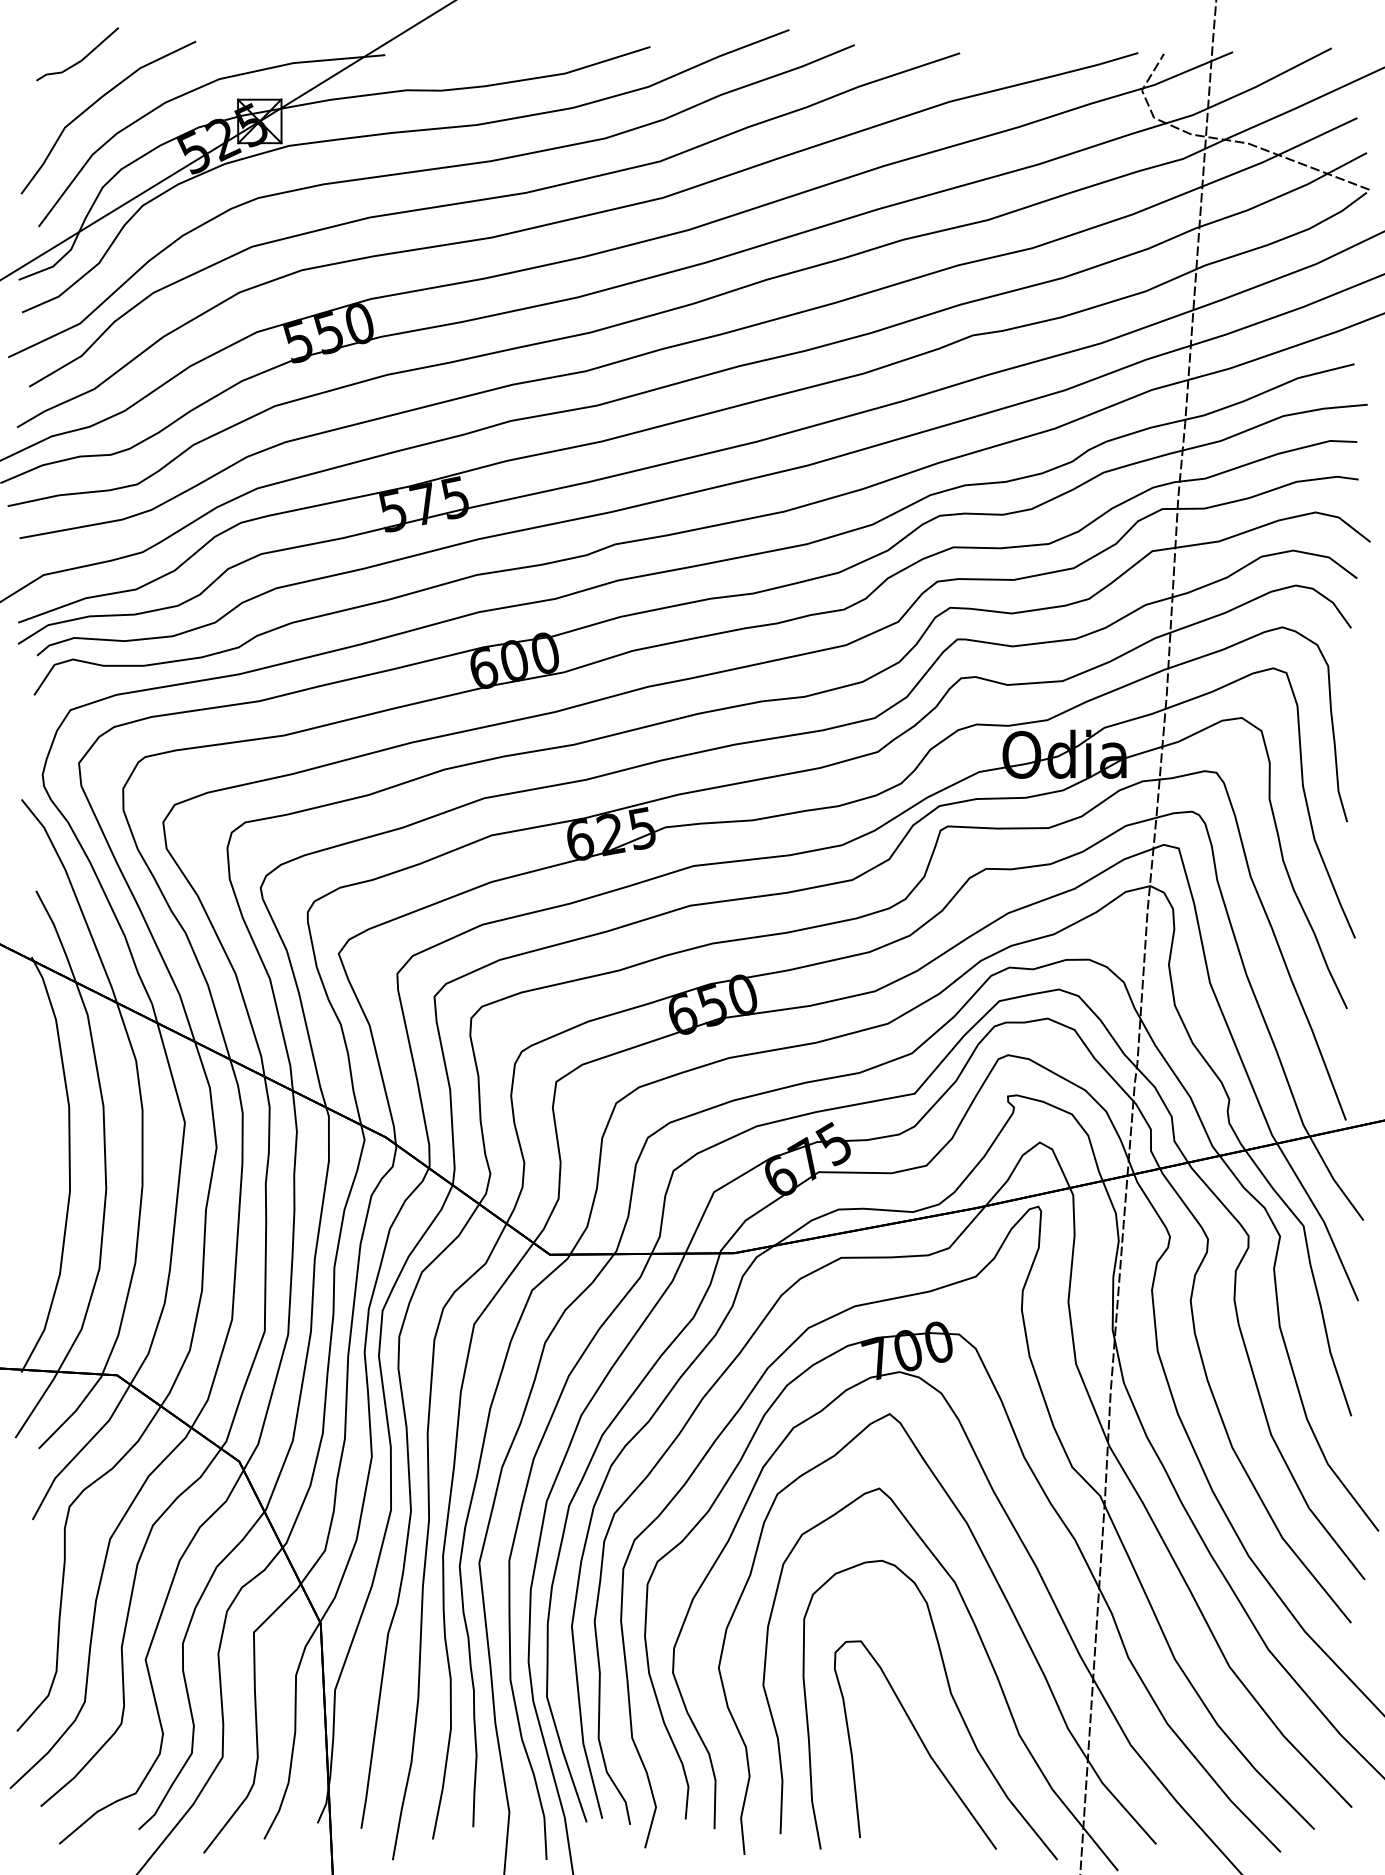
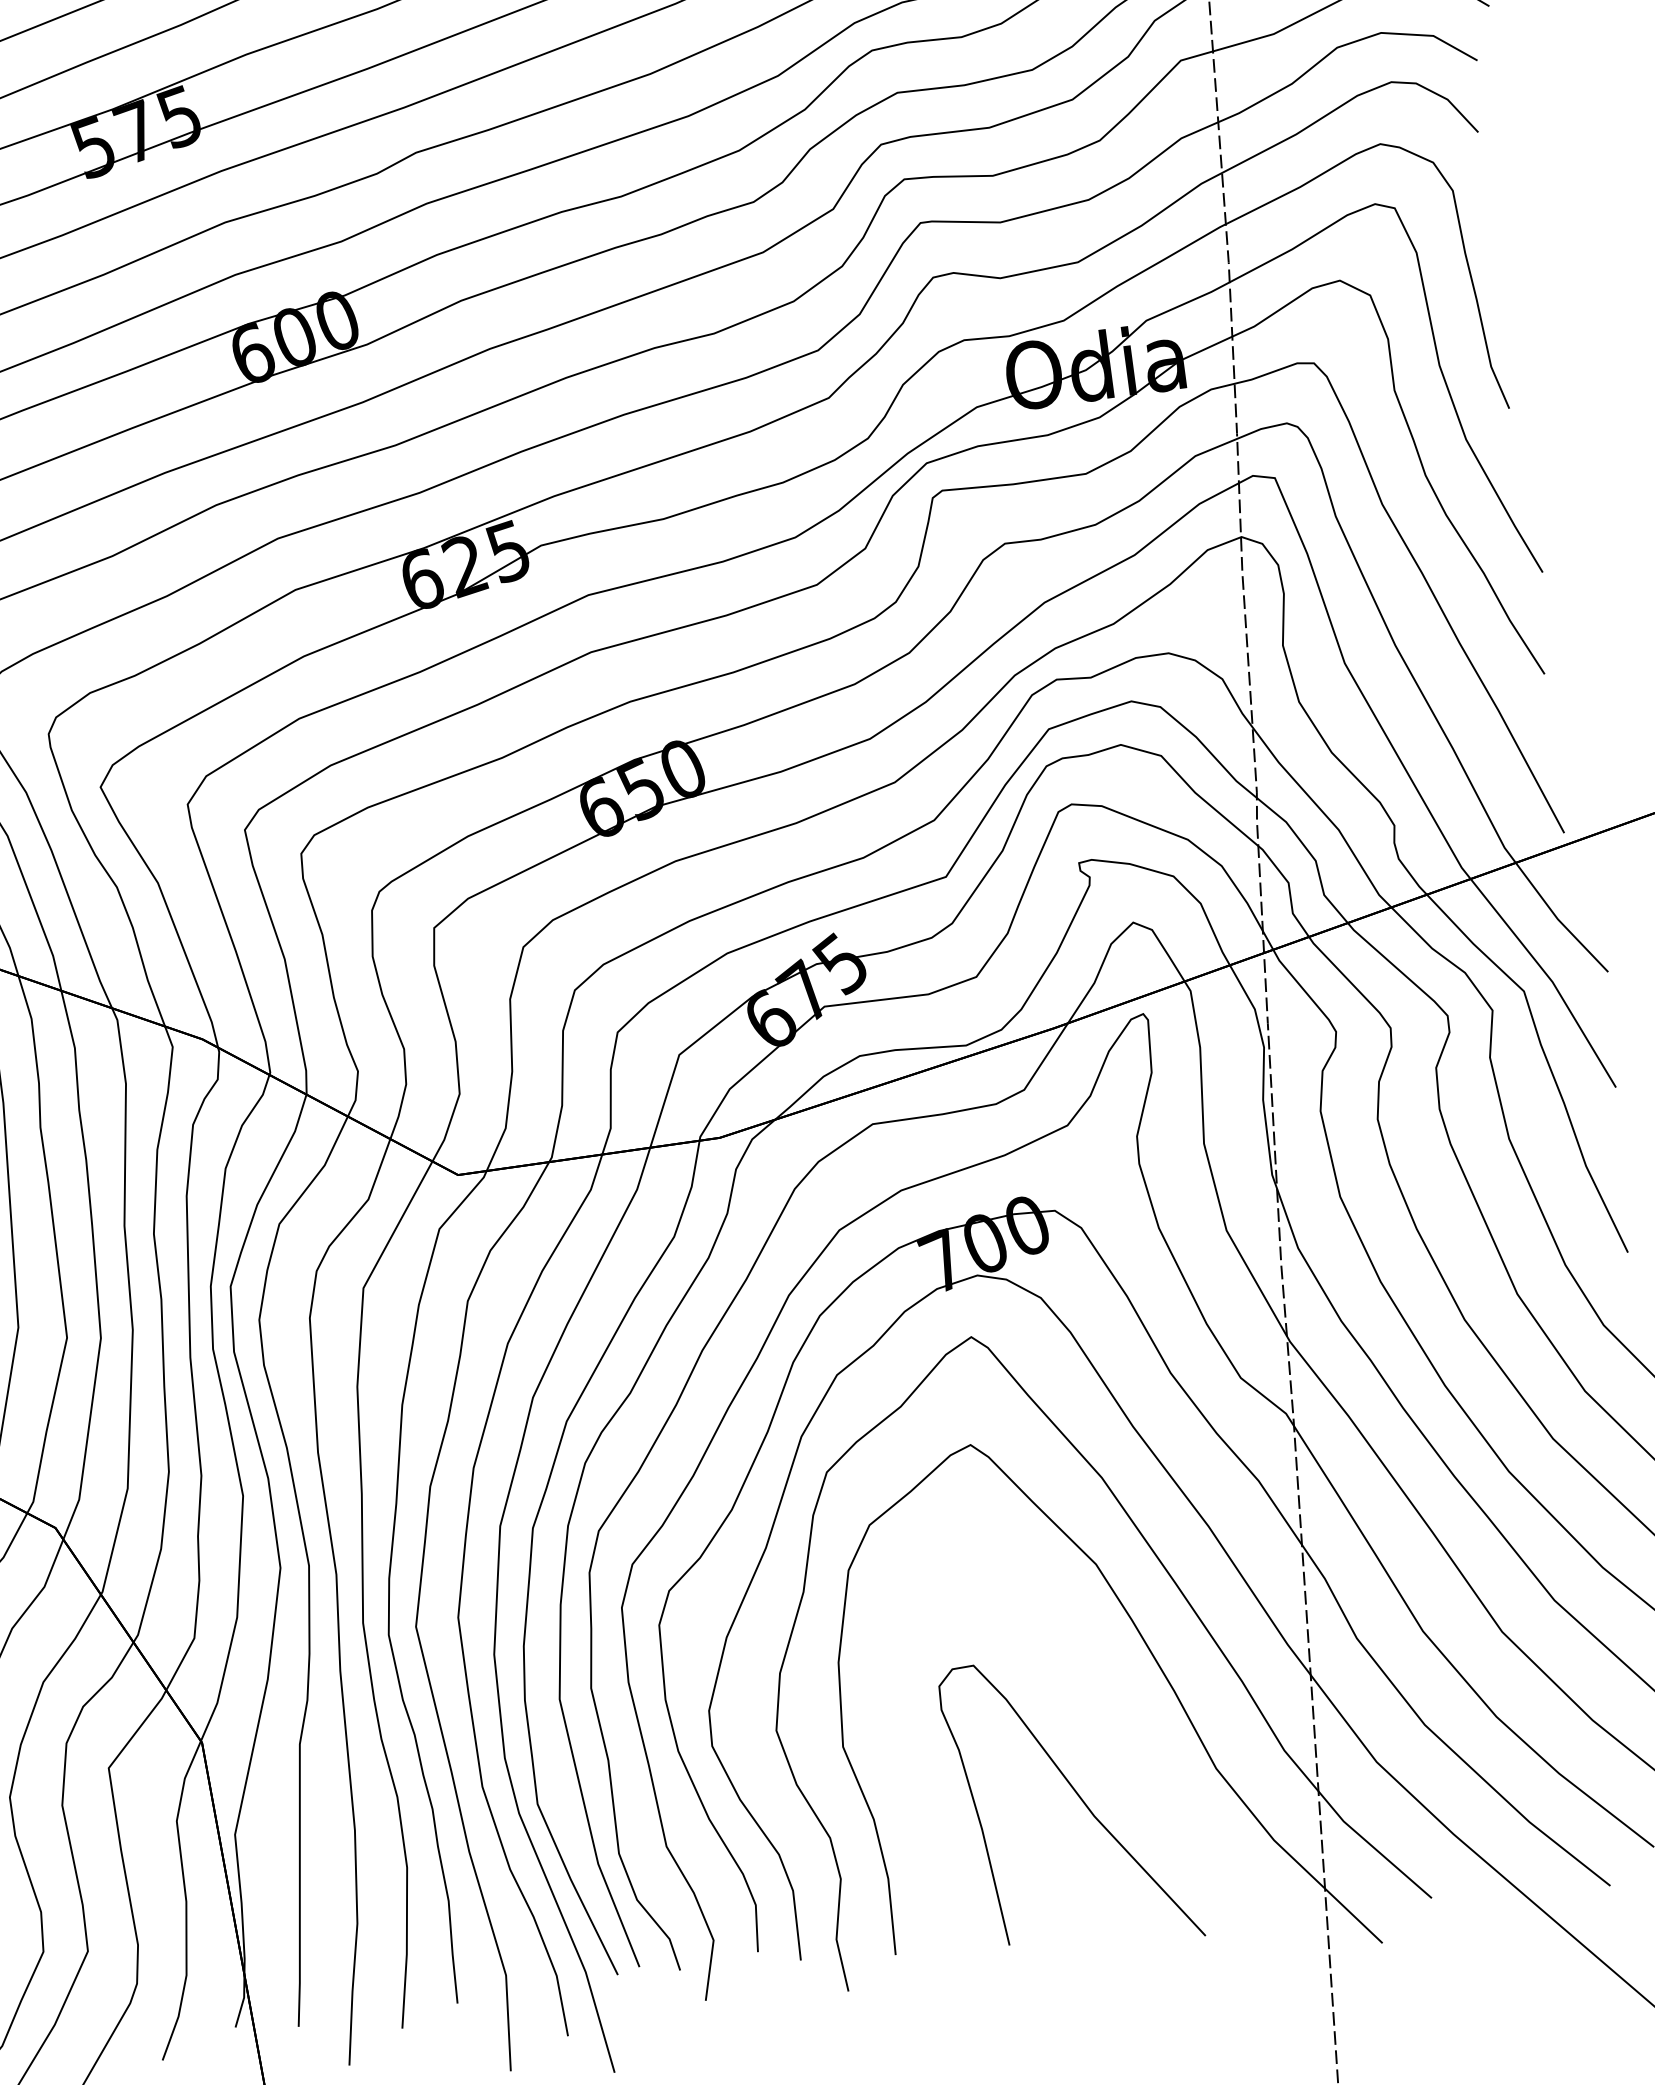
curve: (951, 1697) -> (1112, 1728), removed

